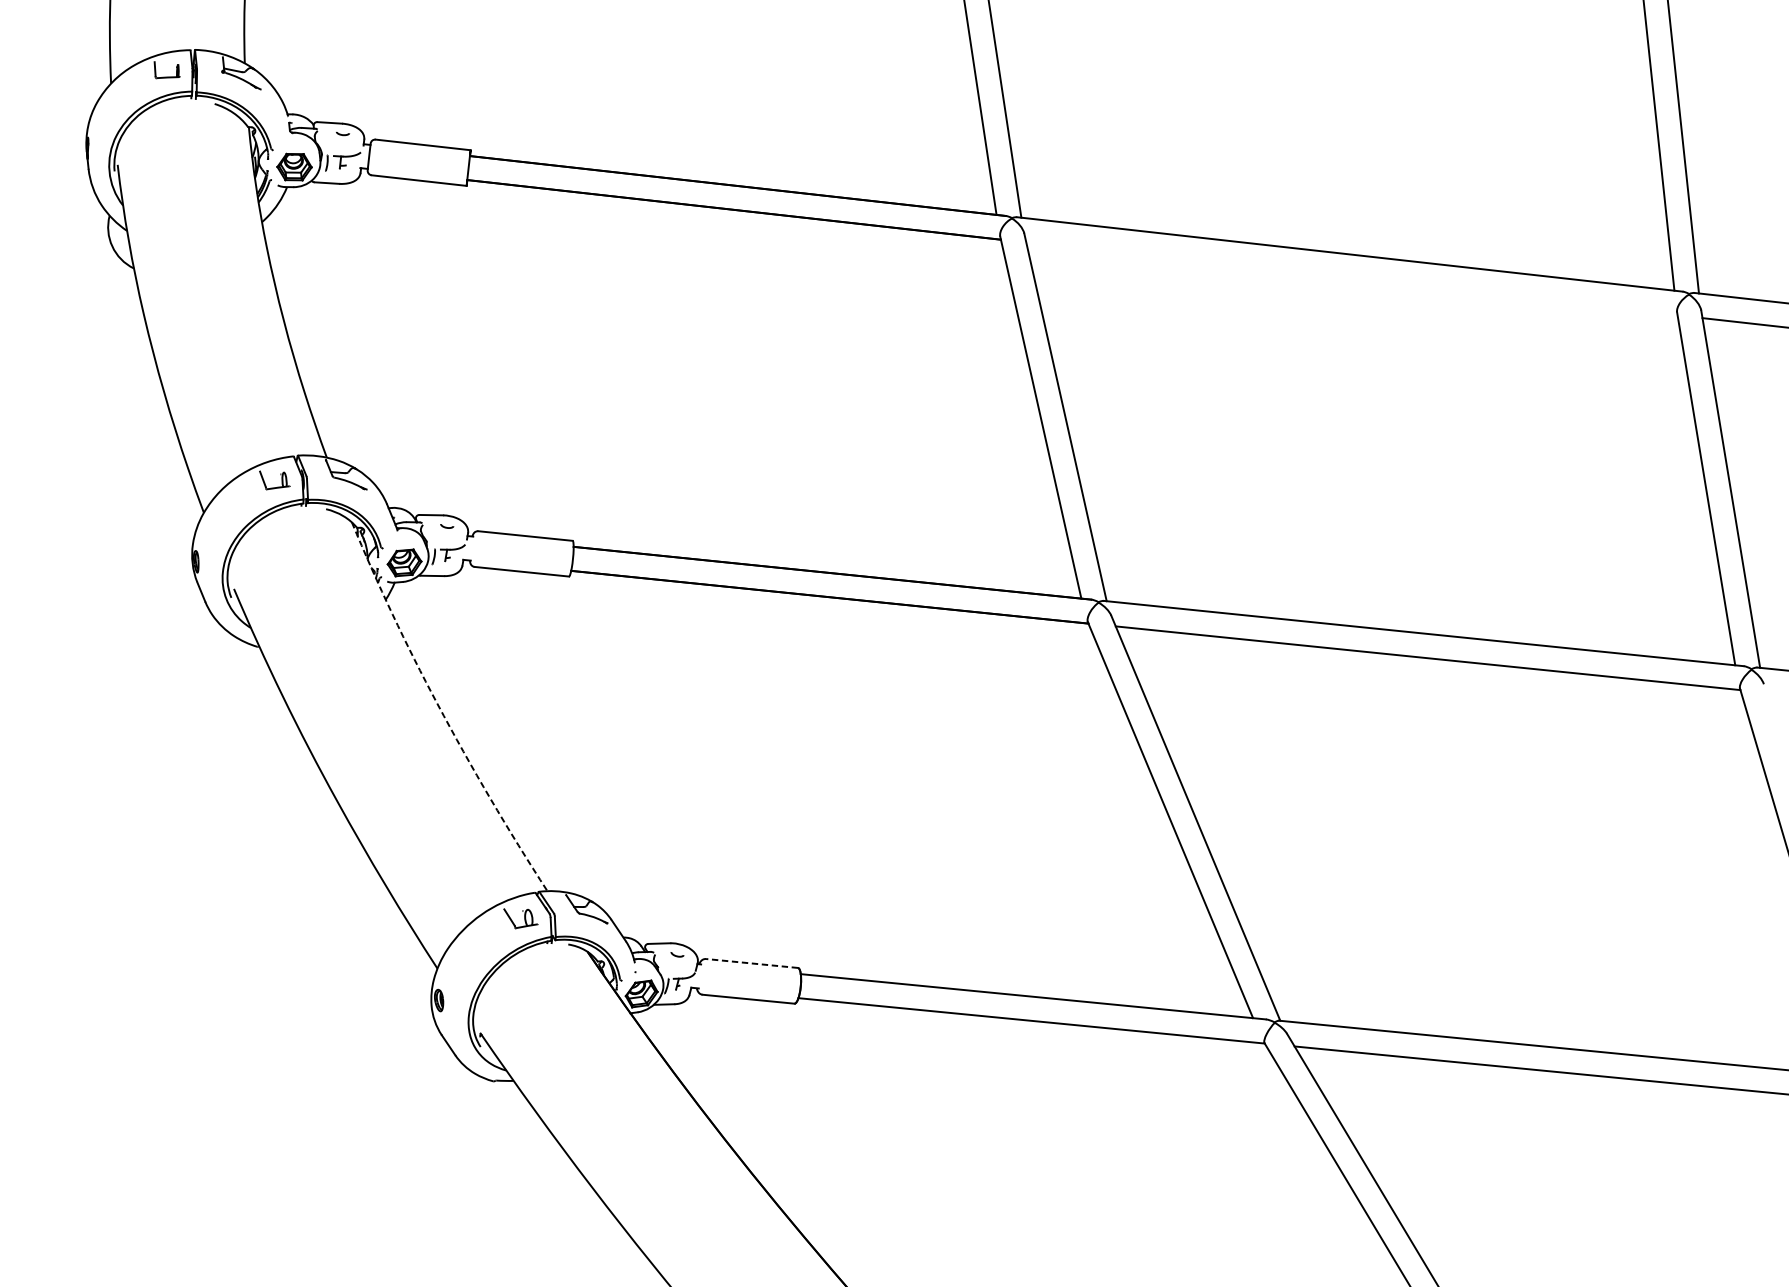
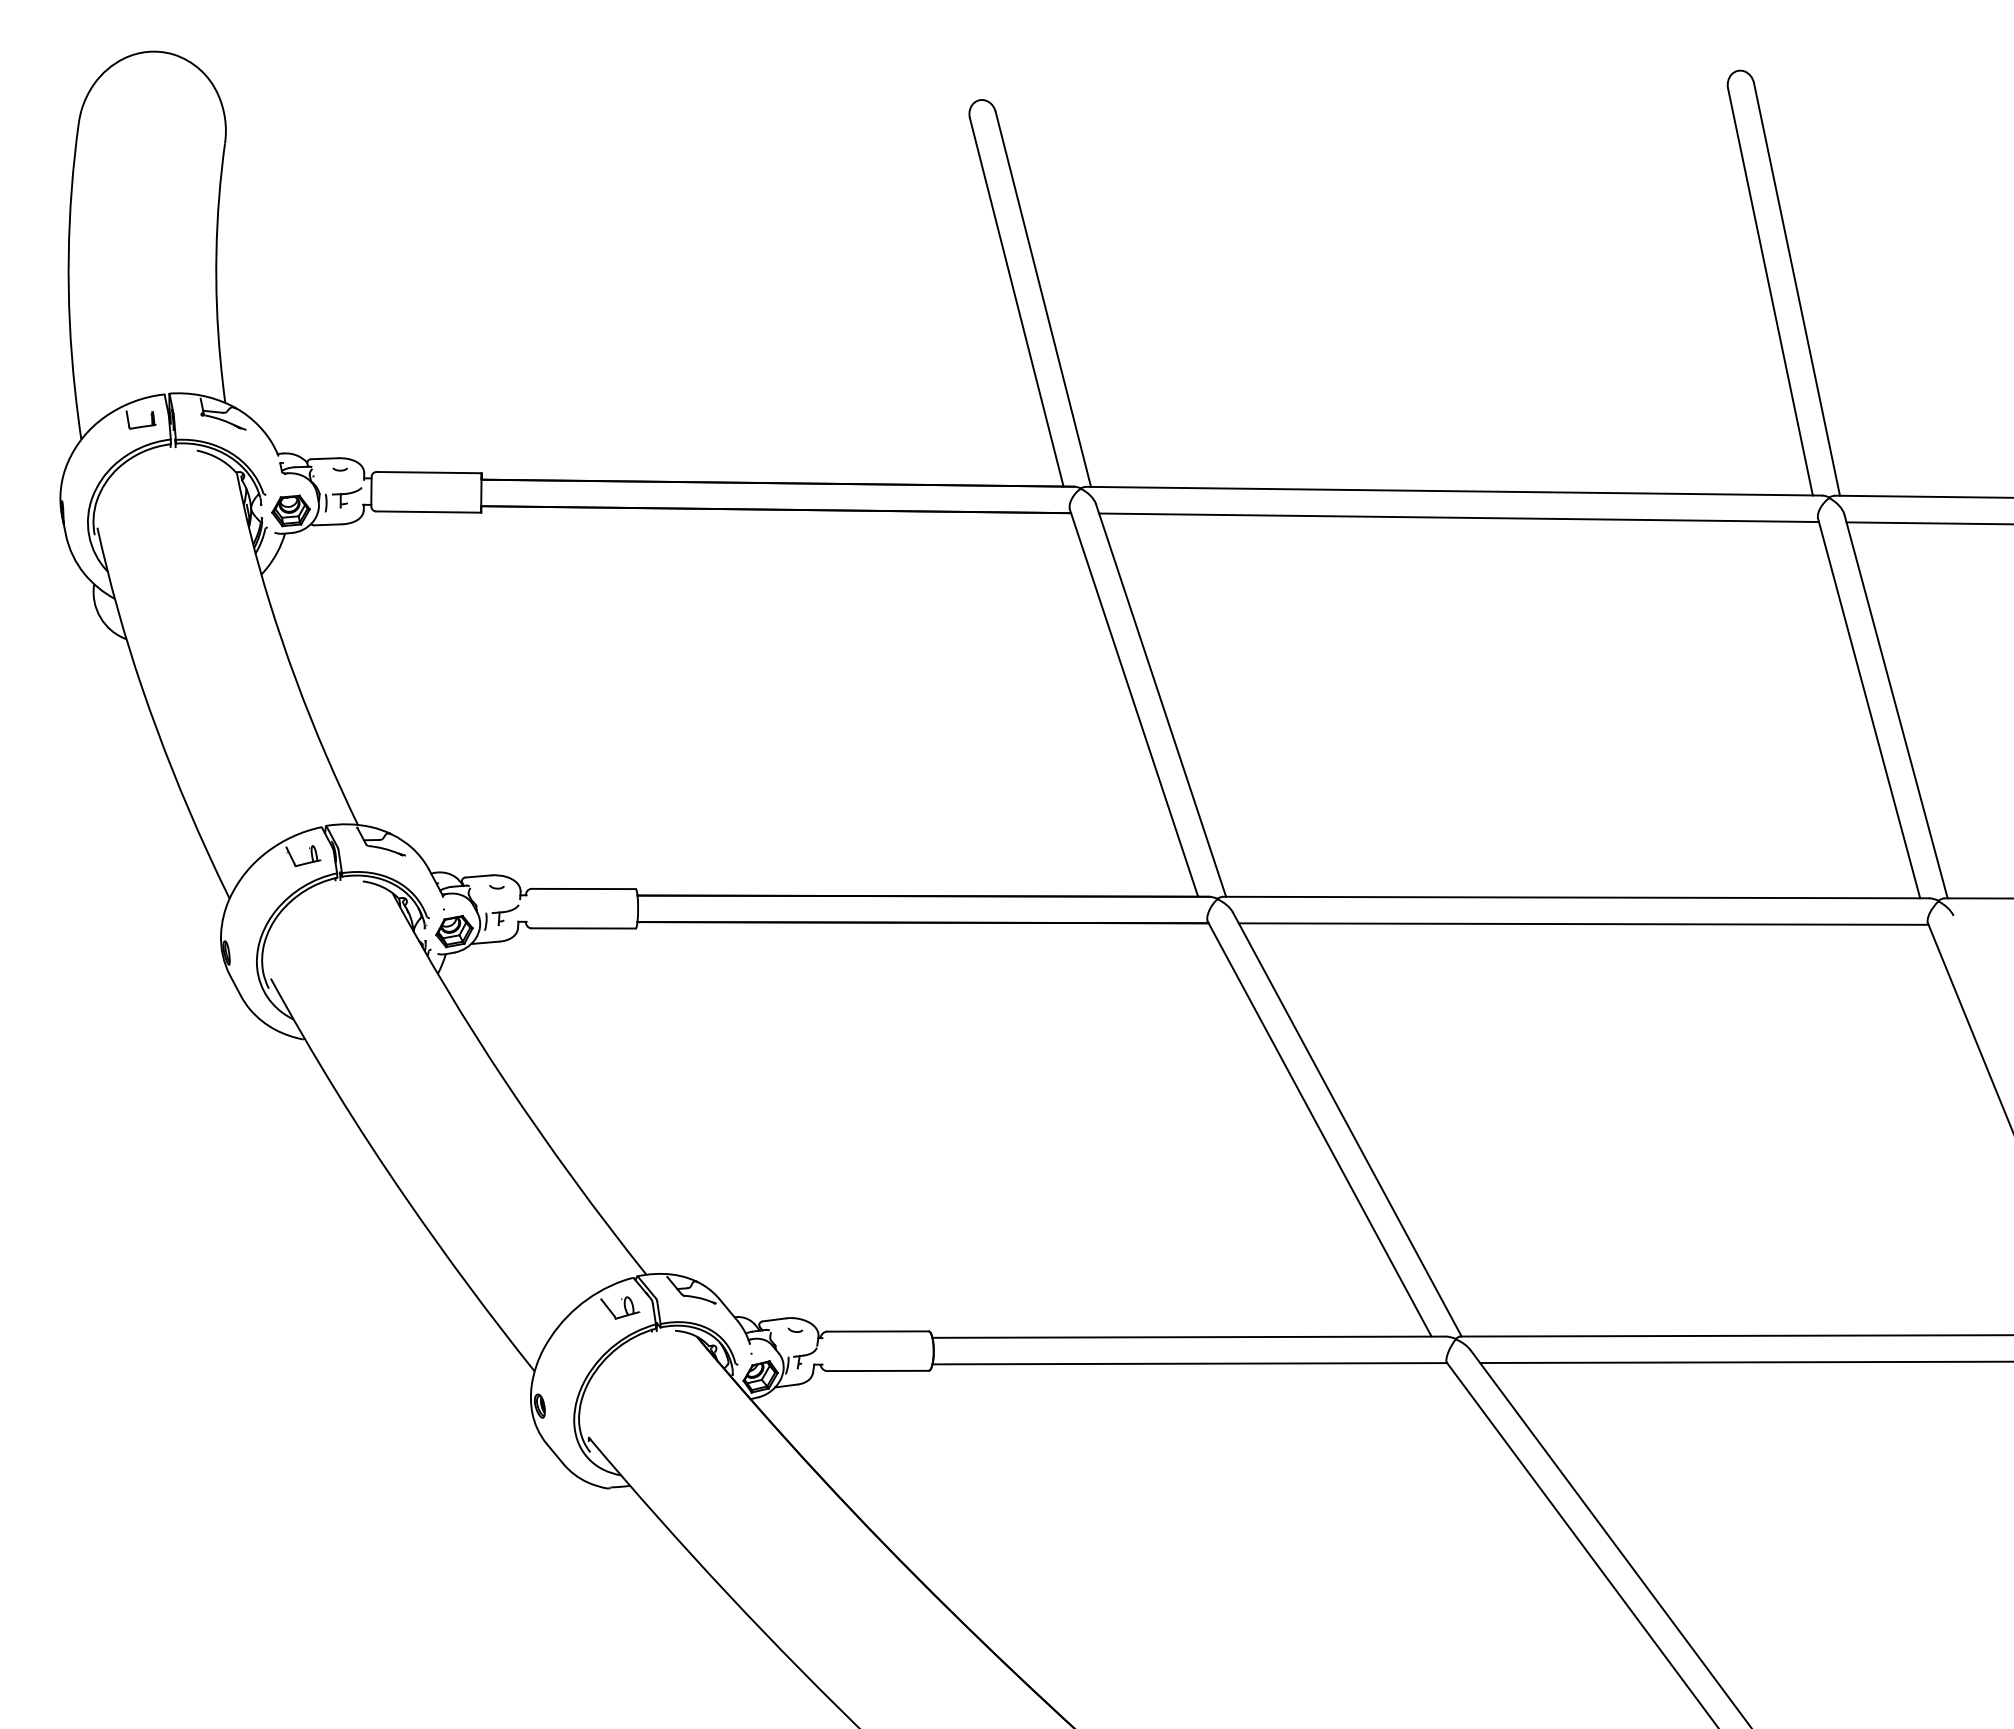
line: (1351, 278) -> (1458, 517), added
line: (441, 710) -> (510, 1088), dashed -> solid
line: (751, 963) -> (877, 1331), dashed -> solid

